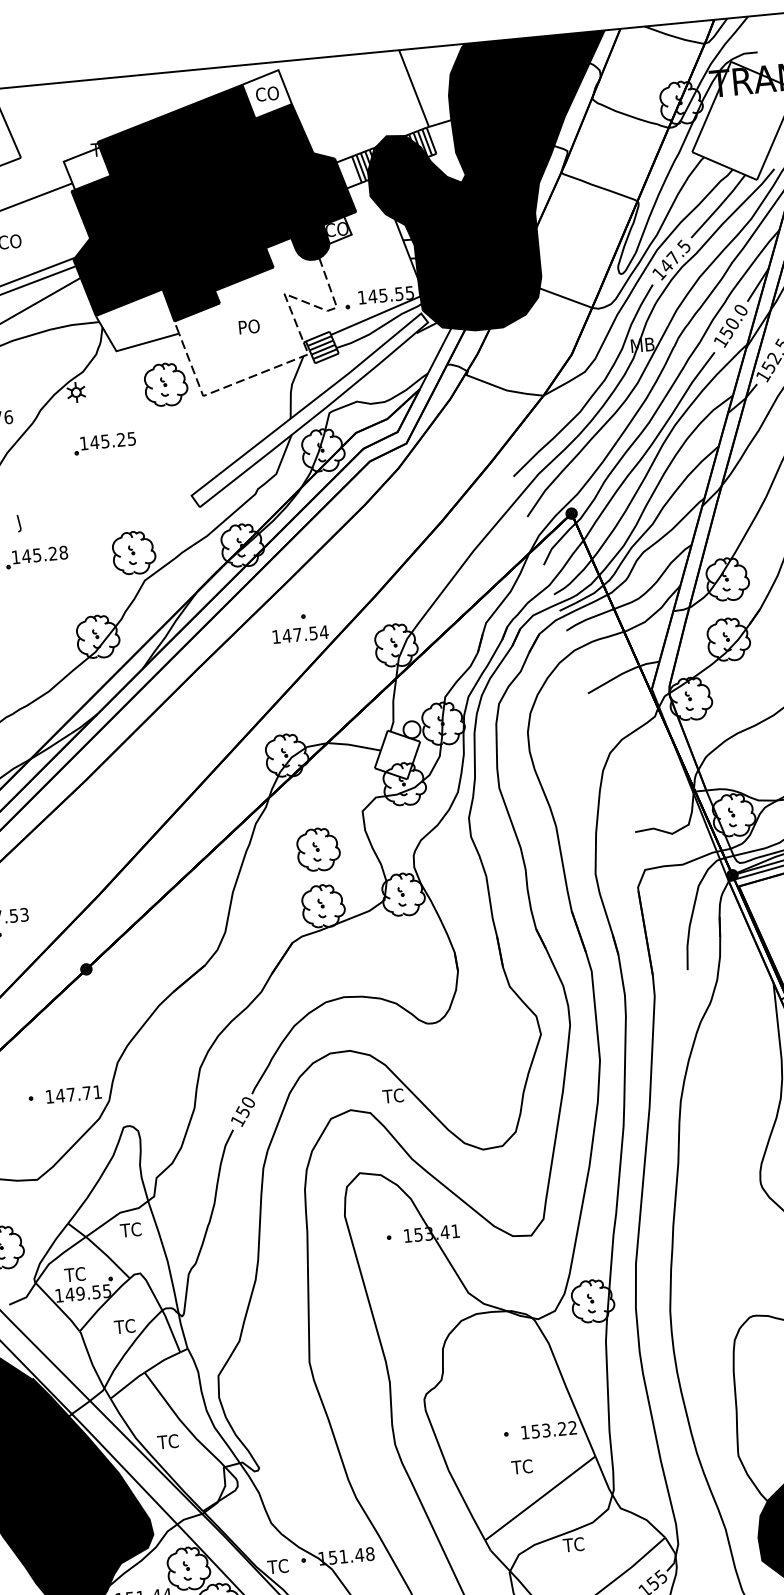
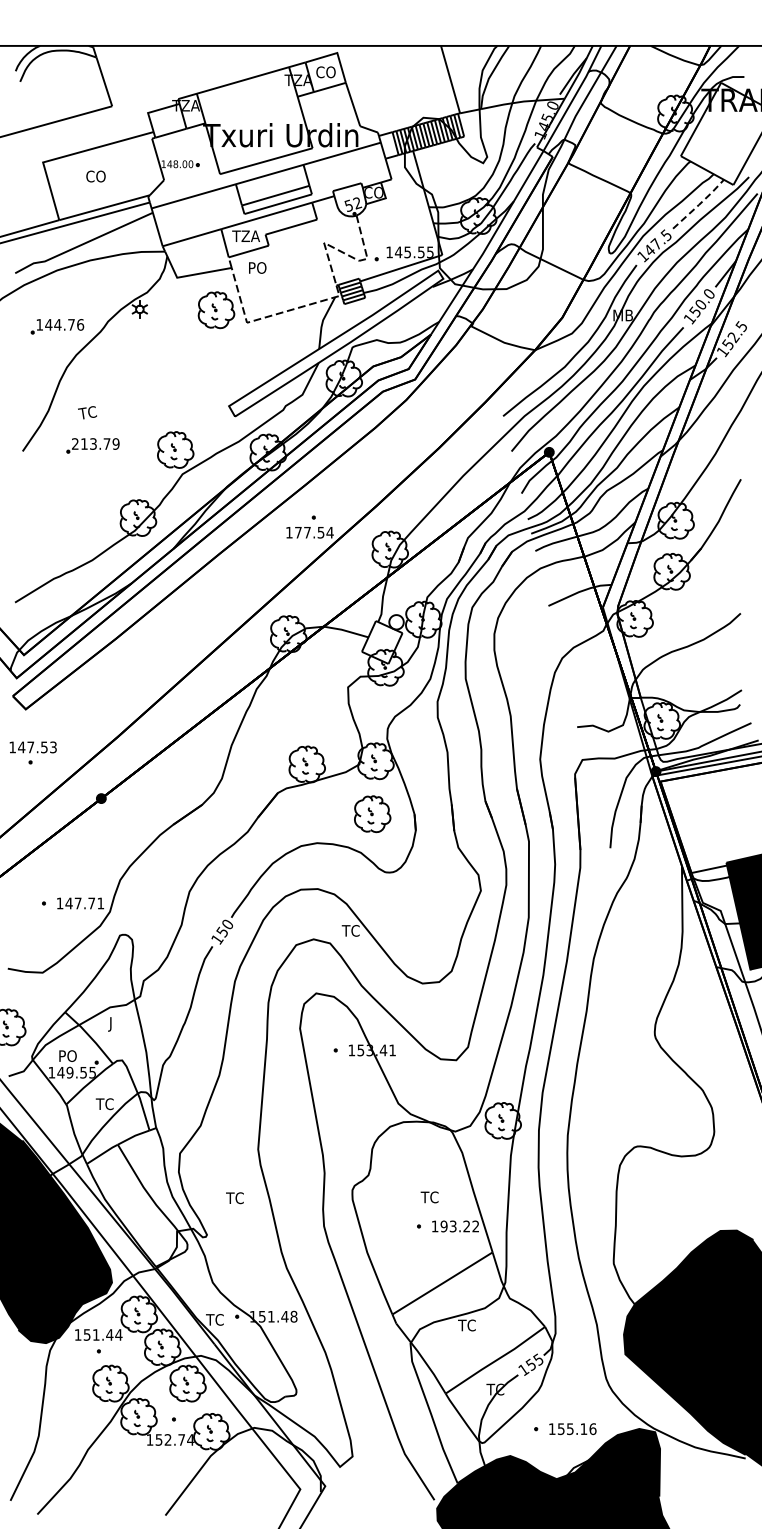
fill: (494, 184) -> (510, 167), removed
fill: (211, 202) -> (269, 159), removed
line: (719, 206) -> (699, 204), solid -> dashed
text: (249, 326) -> (257, 267), moved
part: (104, 443) -> (159, 354), removed
text: (26, 521) -> (87, 414), J -> TC
text: (39, 554) -> (95, 443), 145.28 -> 213.79
text: (287, 635) -> (298, 532), 147.54 -> 177.54
part: (318, 850) -> (372, 814), moved
text: (130, 1231) -> (117, 1024), TC -> J
text: (75, 1273) -> (67, 1055), TC -> PO
text: (534, 1430) -> (443, 1225), 153.22 -> 193.22
text: (167, 1442) -> (234, 1198), moved
text: (521, 1467) -> (429, 1197), moved

